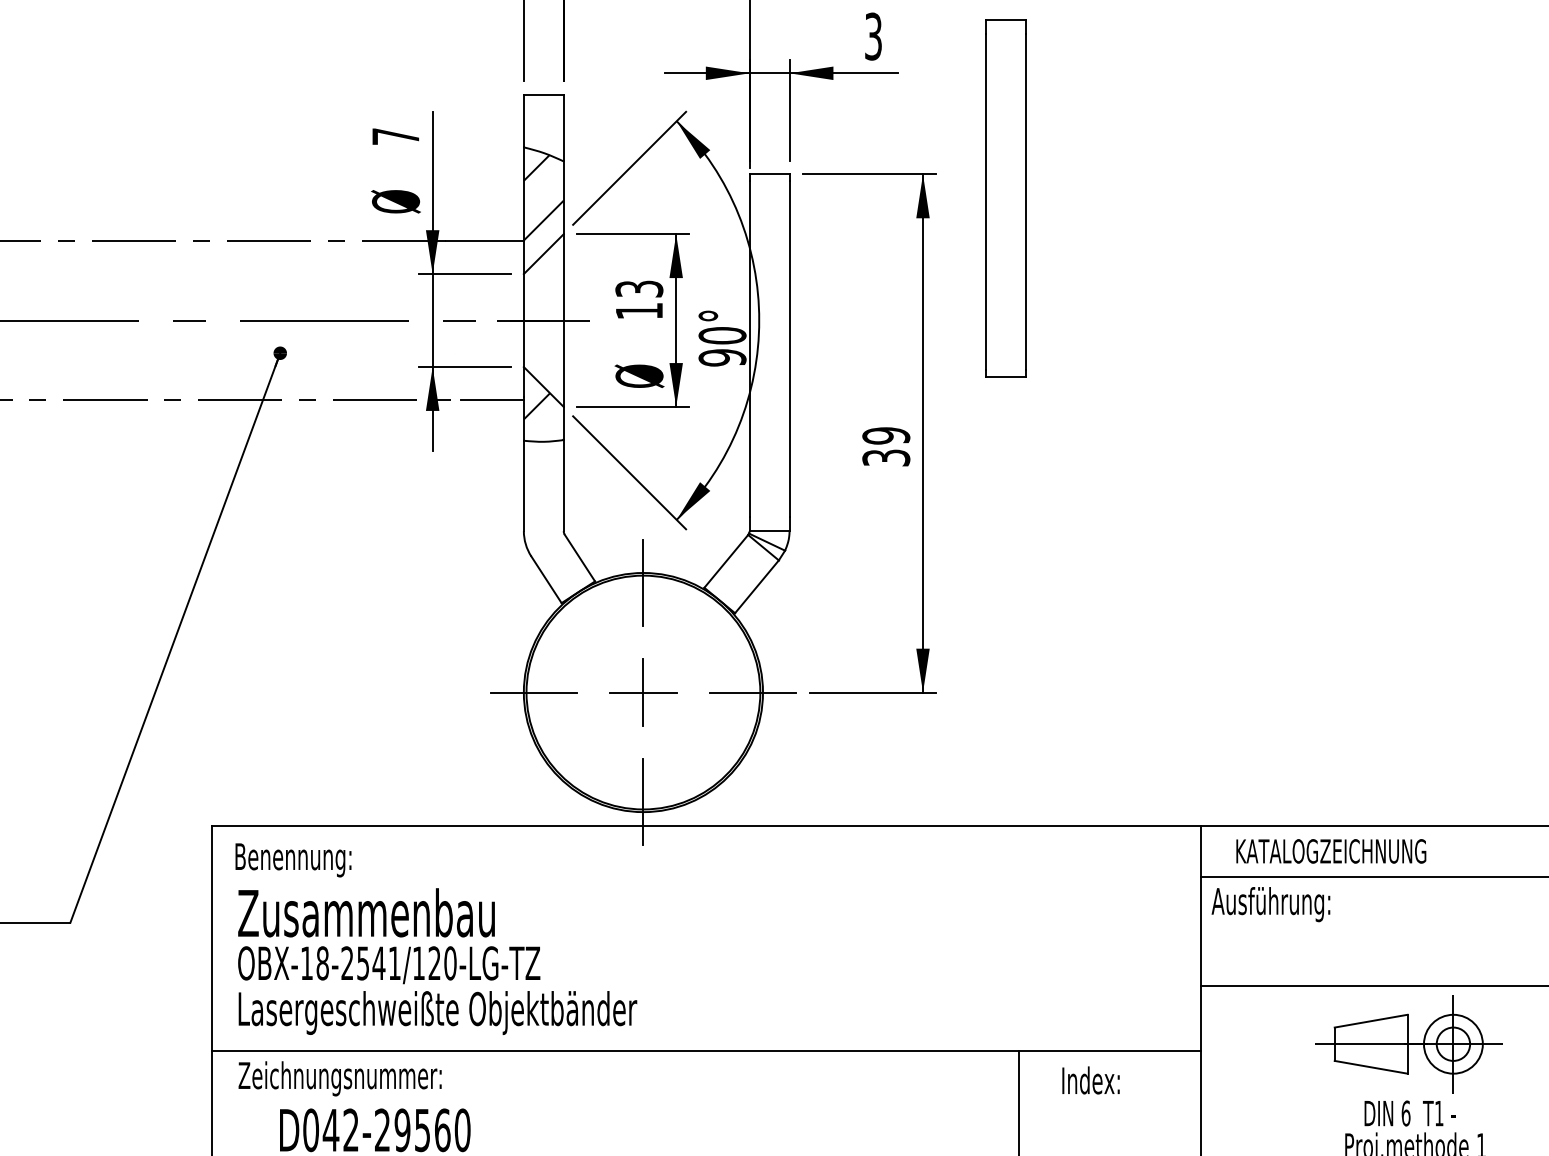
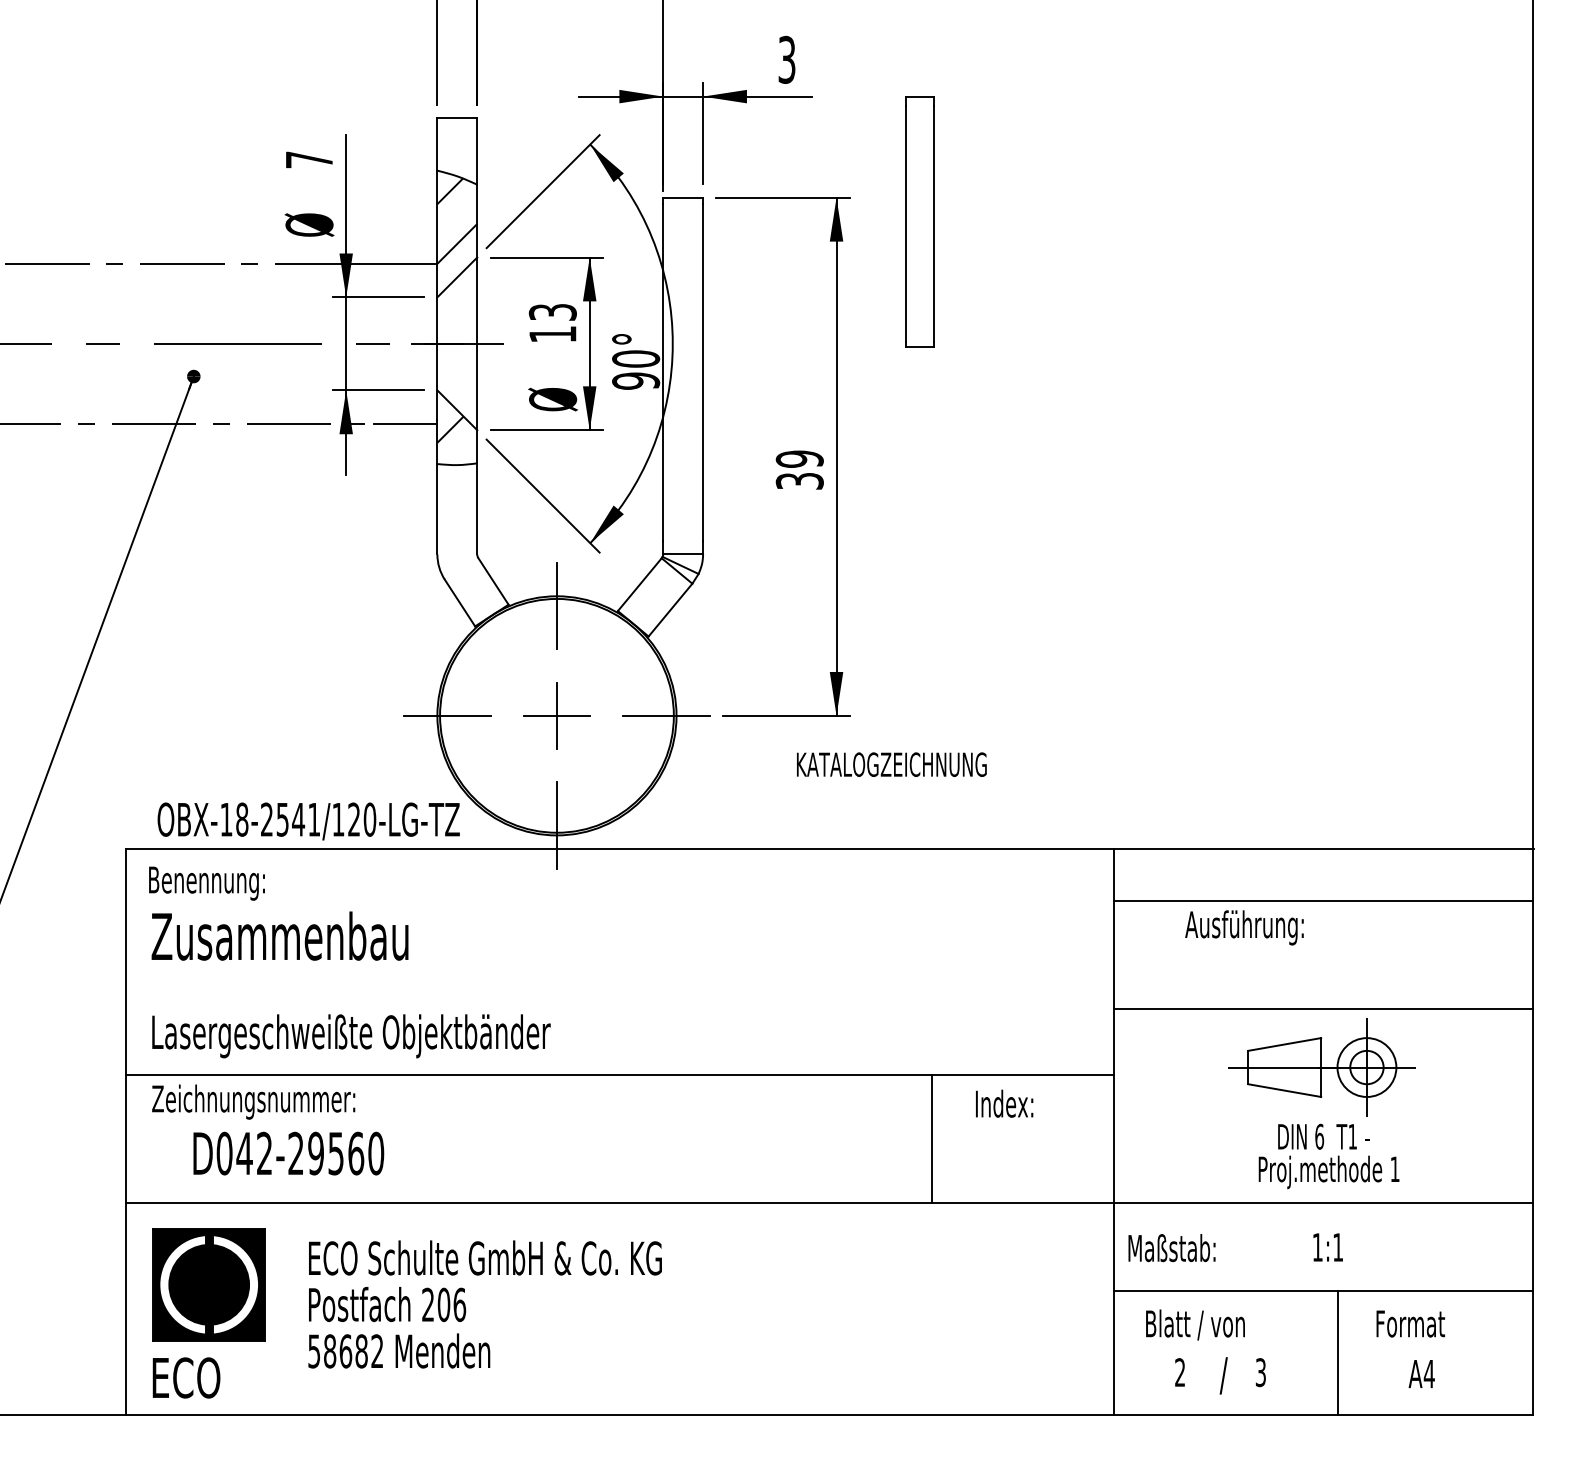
part: (1005, 198) -> (919, 221), size x0.7
text: (1330, 851) -> (891, 764), moved
text: (1270, 904) -> (1244, 927), moved
text: (388, 965) -> (308, 821), moved

